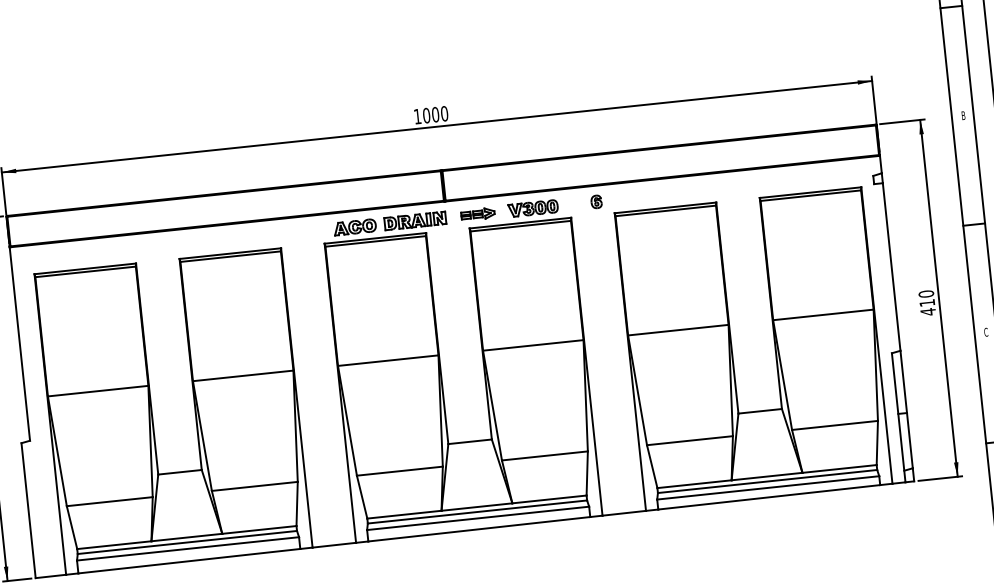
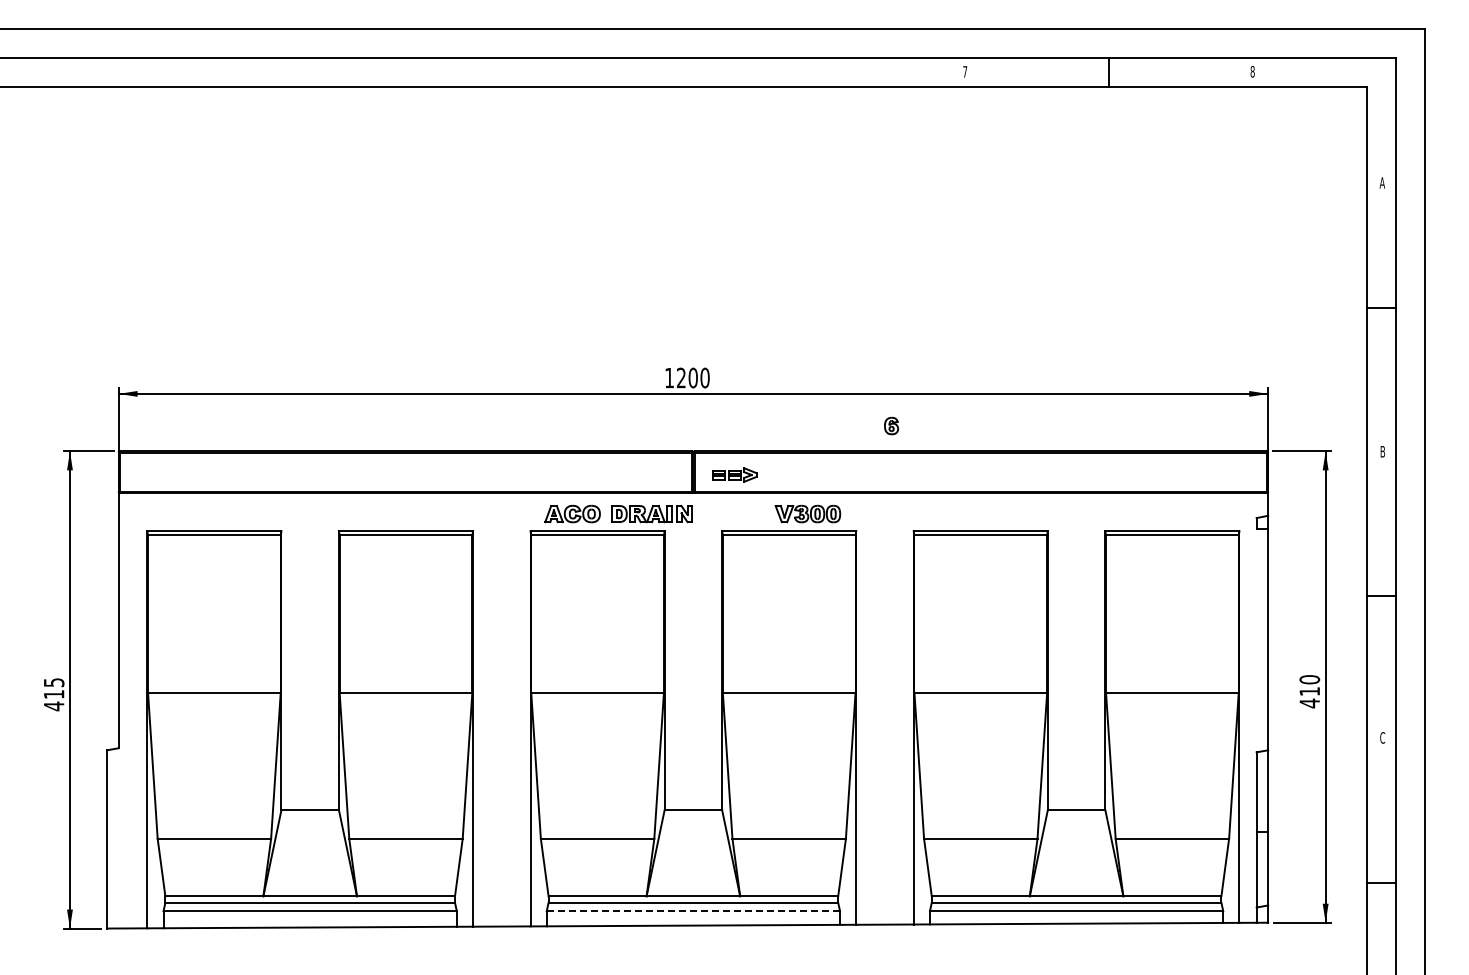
text: (426, 115) -> (681, 377), 1000 -> 1200
part: (596, 201) -> (891, 425), moved
part: (477, 214) -> (734, 474), moved
line: (478, 518) -> (693, 911), solid -> dashed

